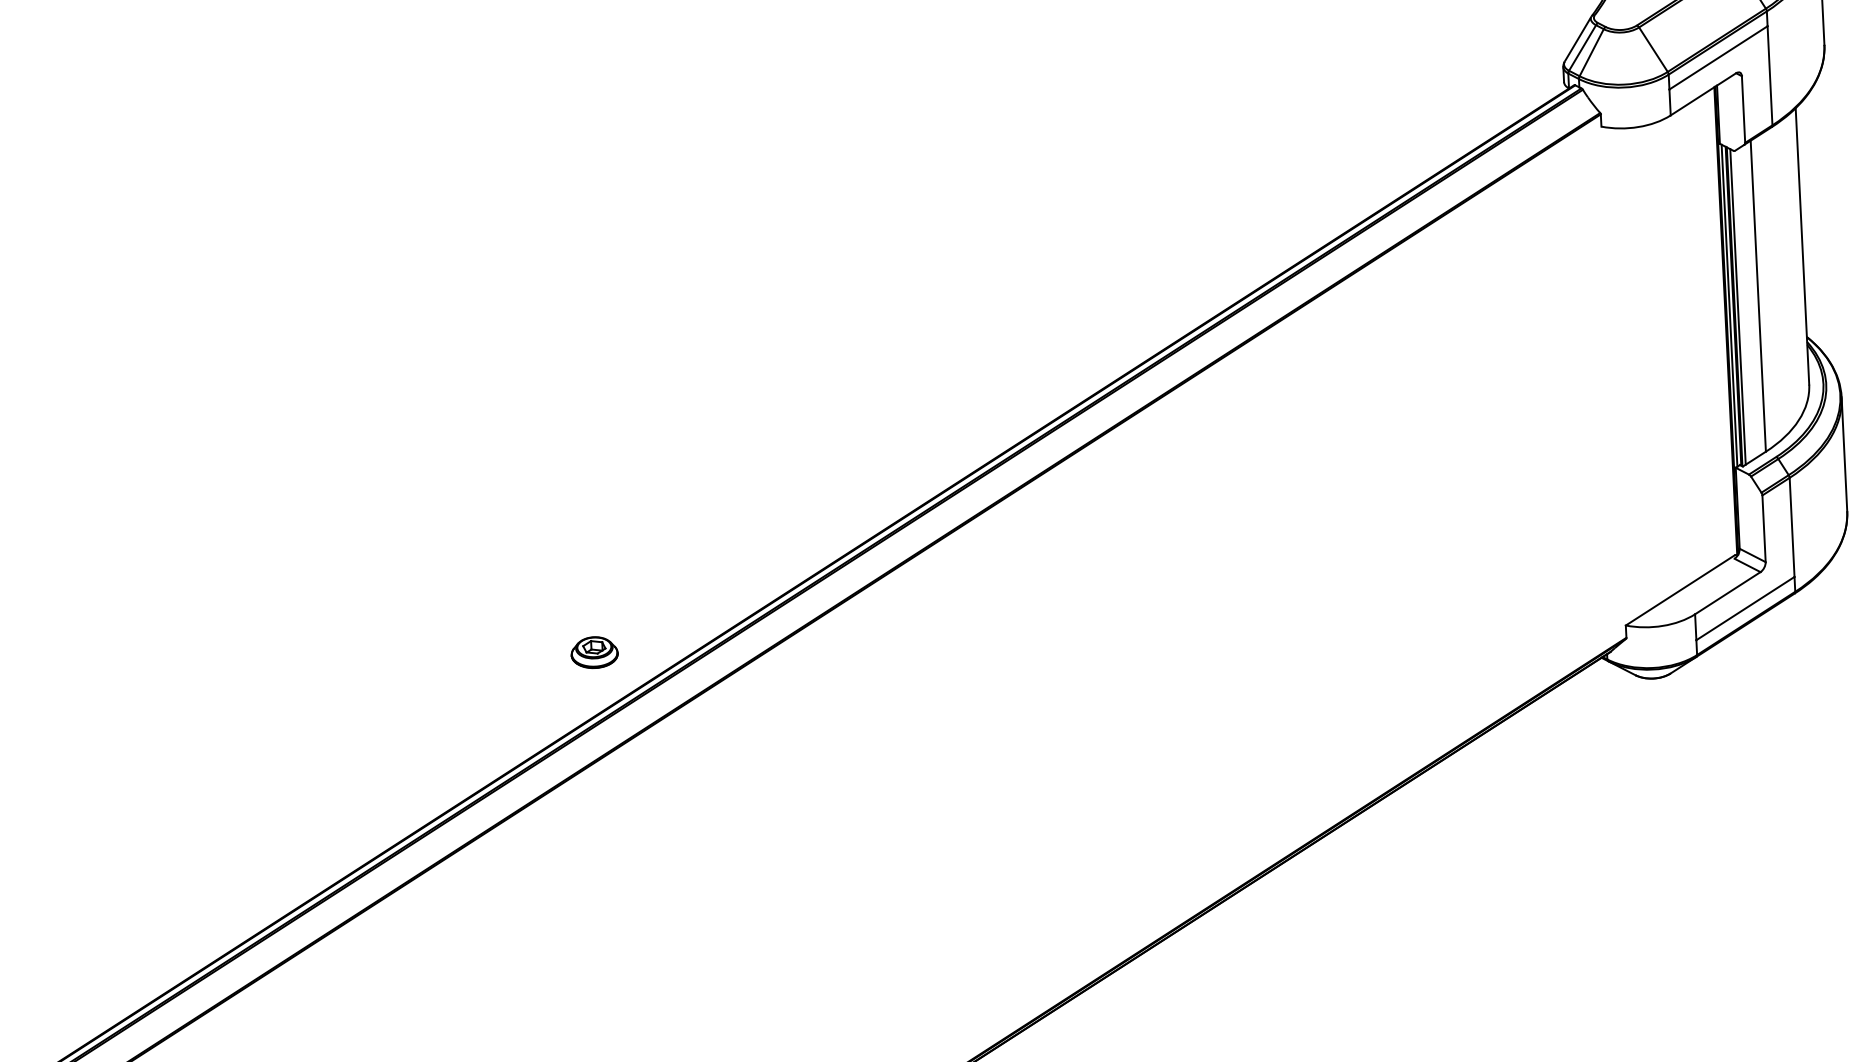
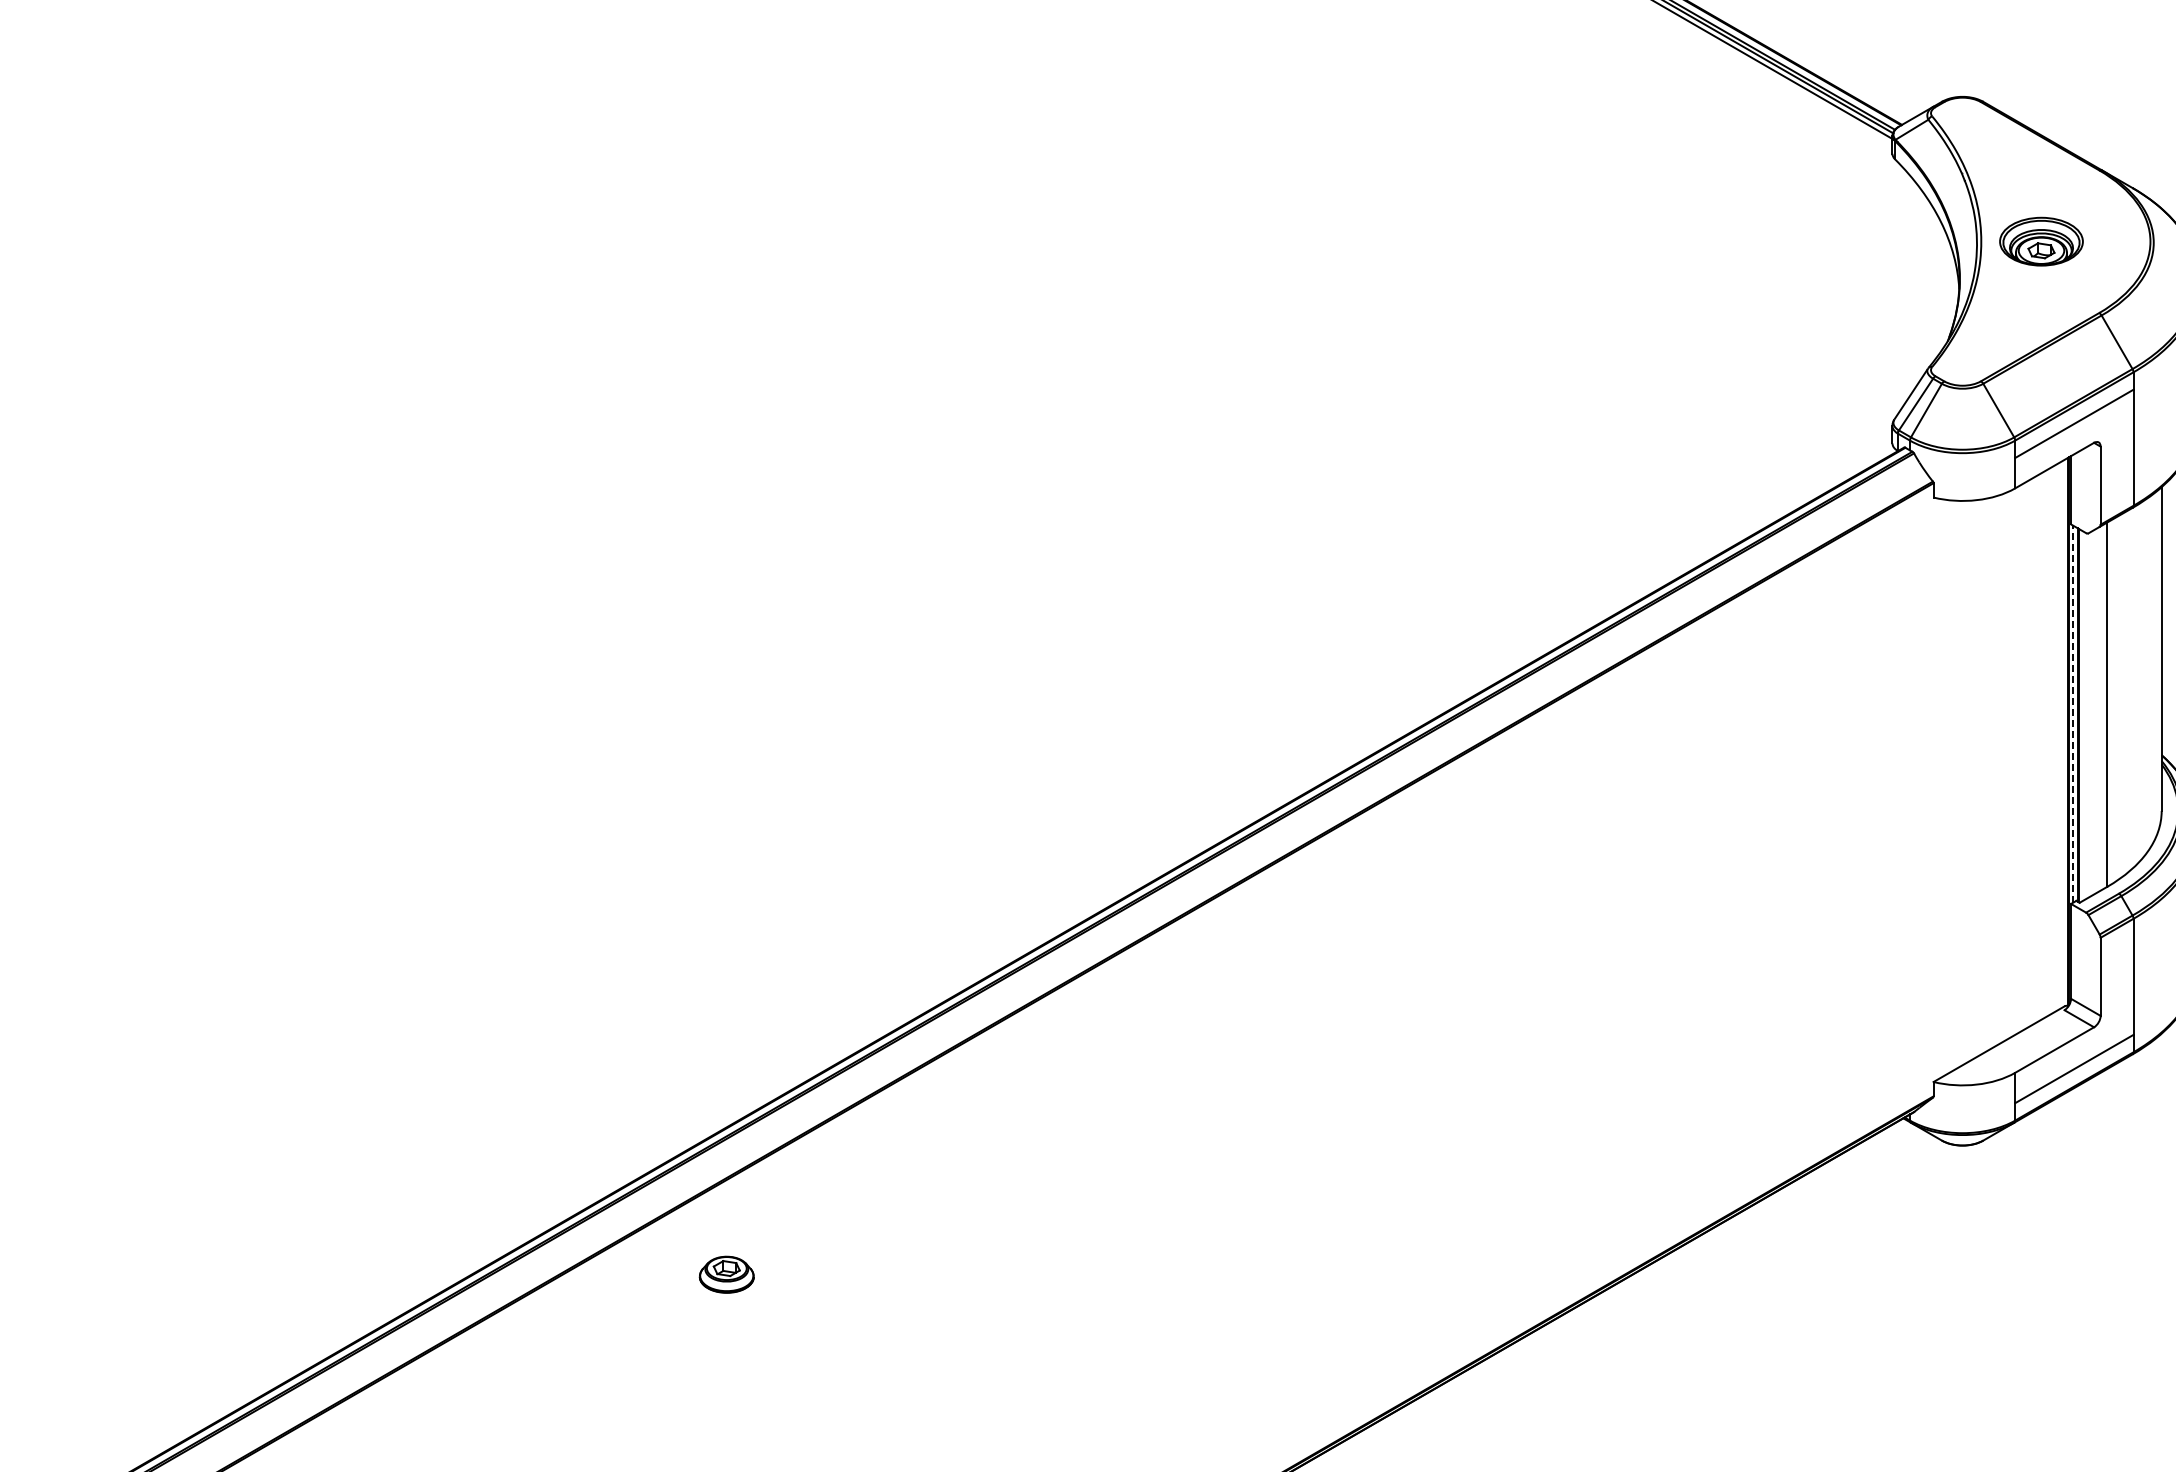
line: (1729, 305) -> (2073, 714), solid -> dashed
line: (1737, 306) -> (2082, 715), removed
part: (594, 652) -> (726, 1274), moved

